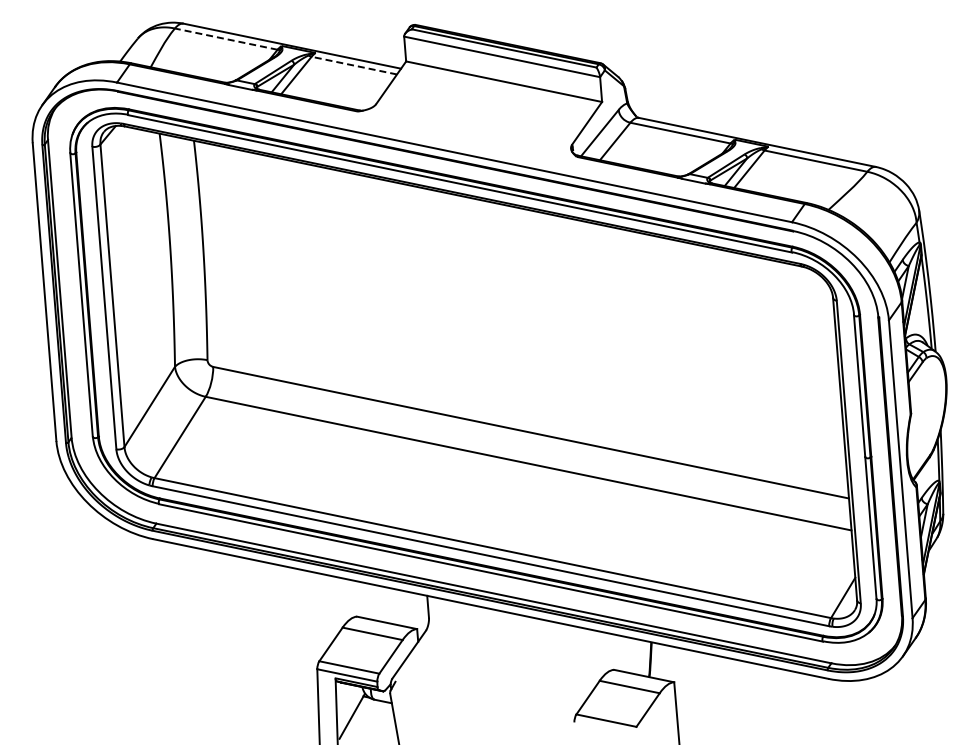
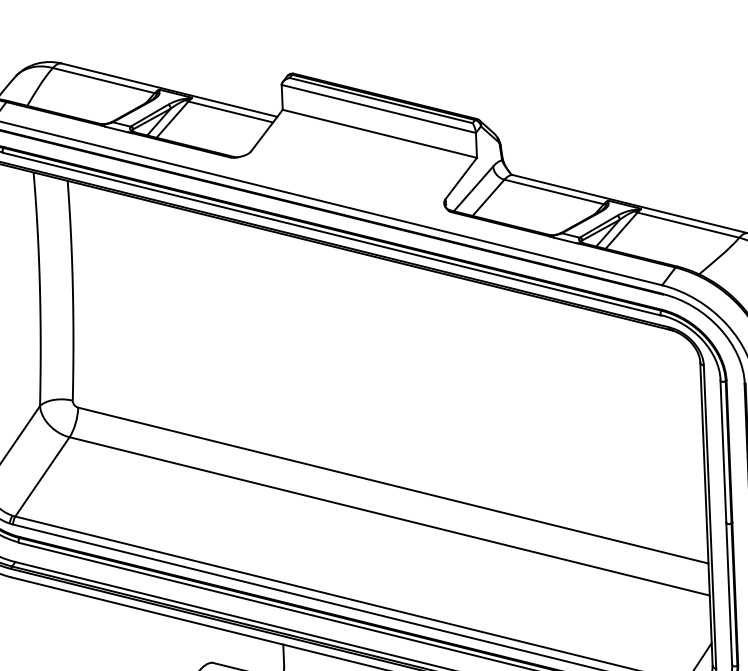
line: (225, 39) -> (103, 80), dashed -> solid
line: (354, 65) -> (230, 111), dashed -> solid

